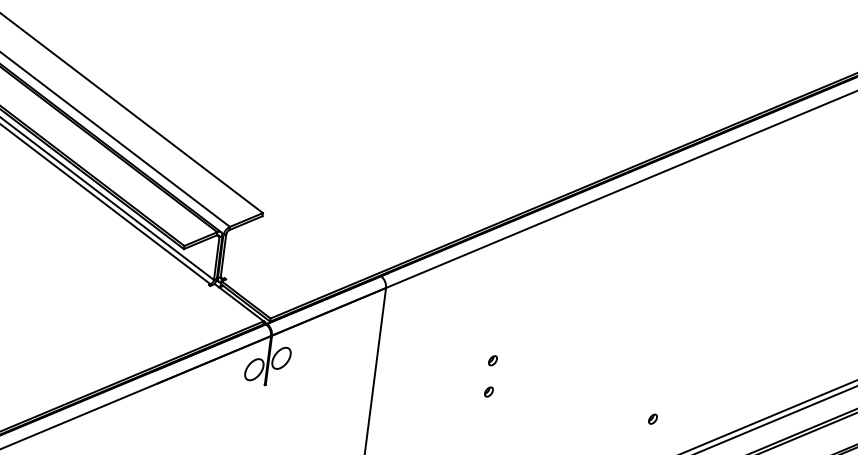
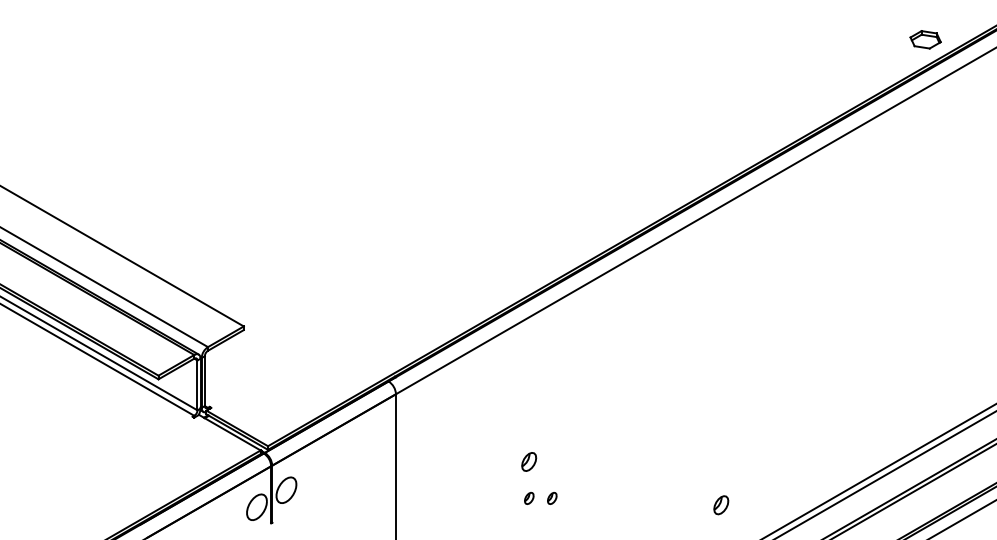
part: (493, 360) -> (529, 461), size x1.6
part: (508, 394) -> (552, 498), added
part: (653, 419) -> (721, 505), size x1.6

